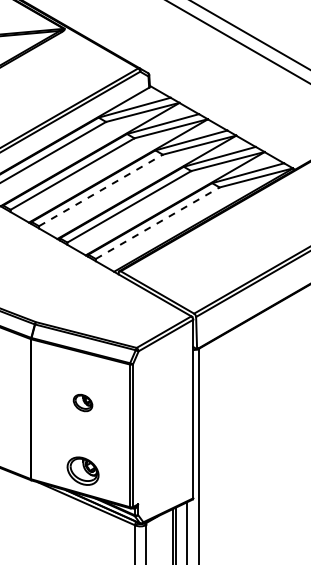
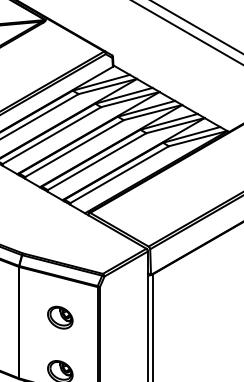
line: (101, 190) -> (74, 148), dashed -> solid
line: (157, 223) -> (119, 174), dashed -> solid
part: (82, 402) -> (59, 317), size x1.67

